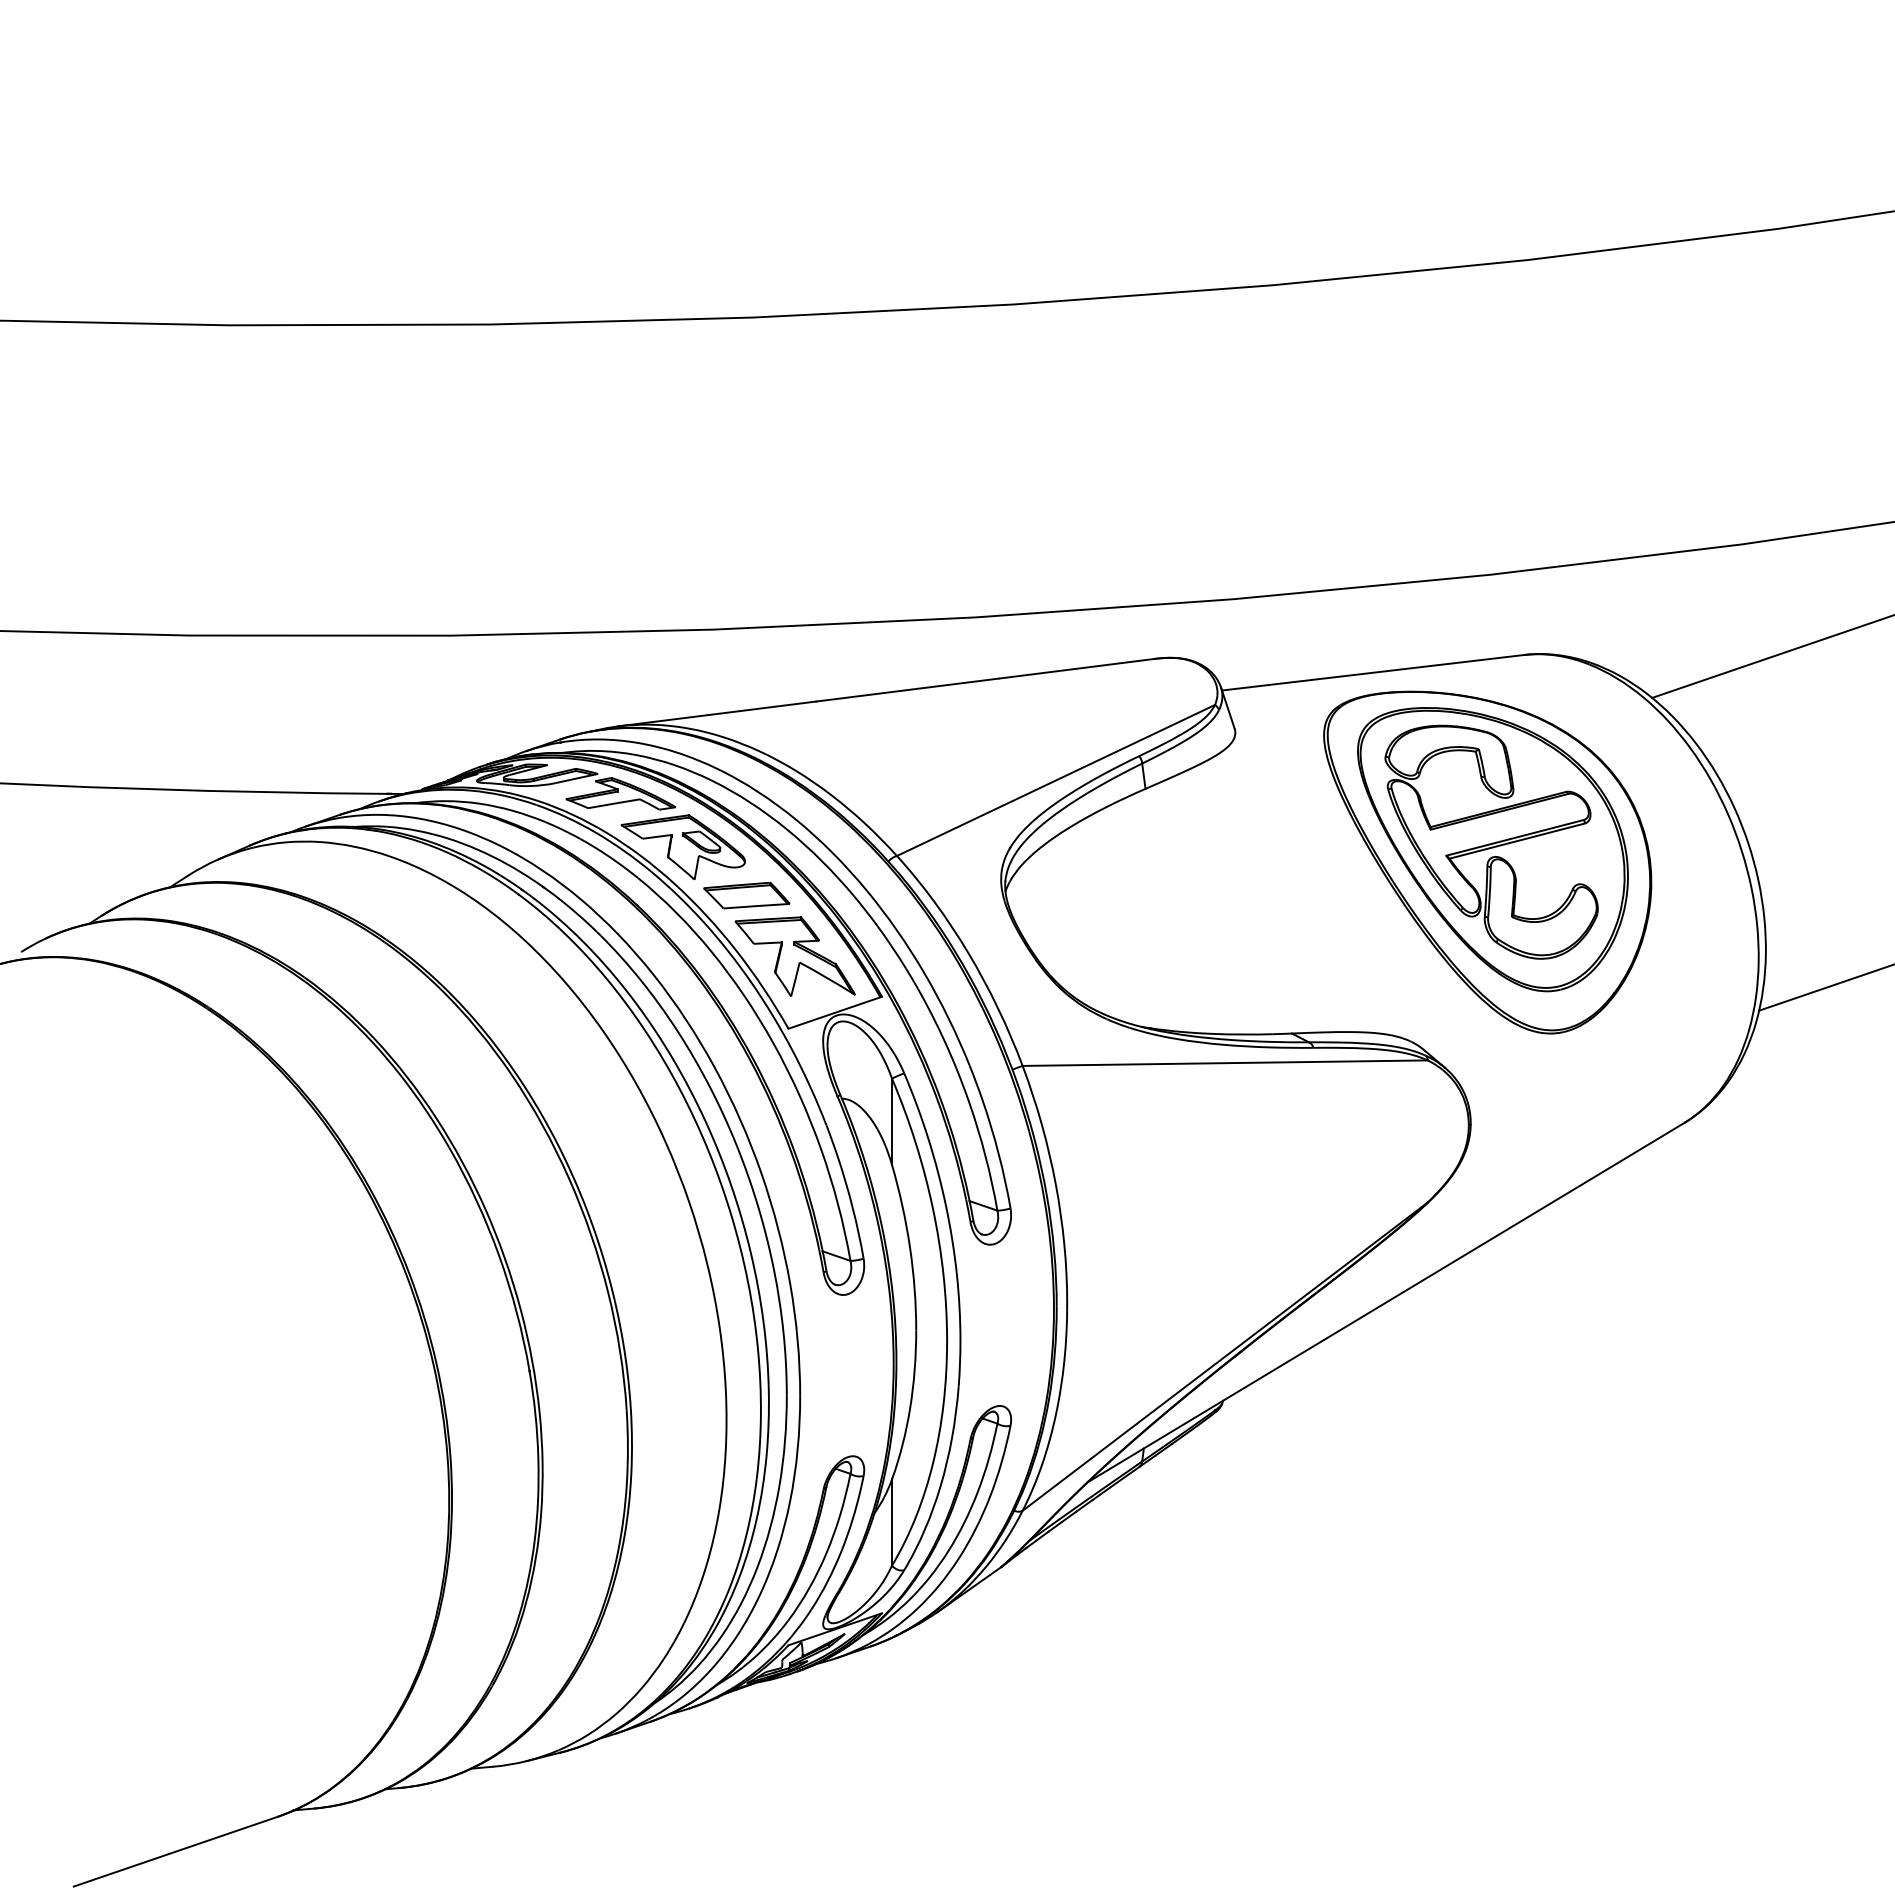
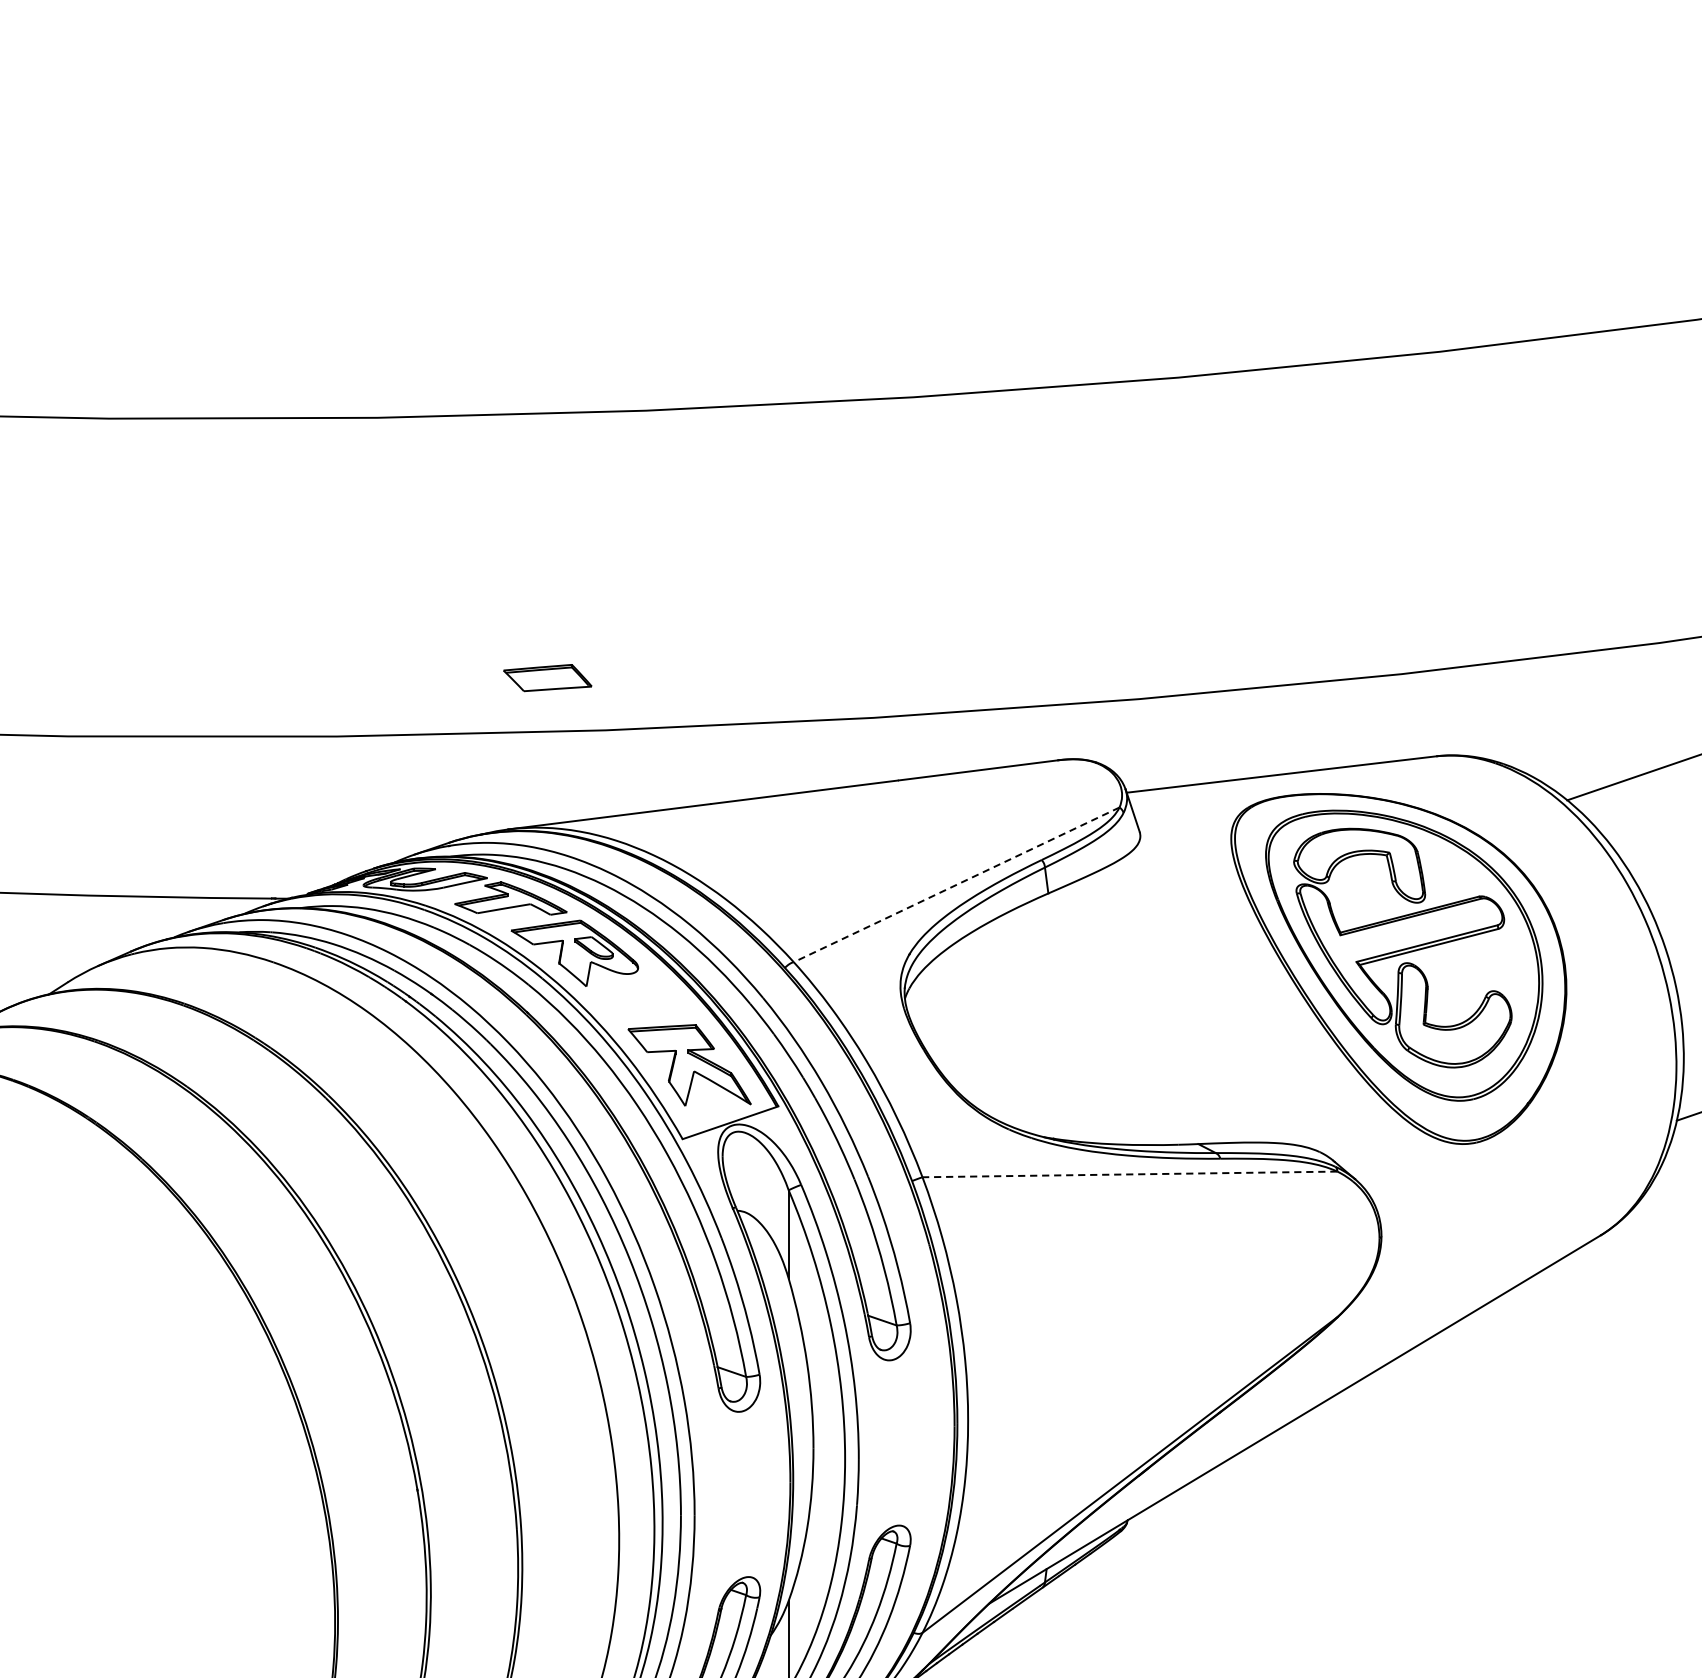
line: (1055, 780) -> (956, 884), solid -> dashed
part: (746, 895) -> (547, 677), moved
line: (1225, 1063) -> (1130, 1174), solid -> dashed

